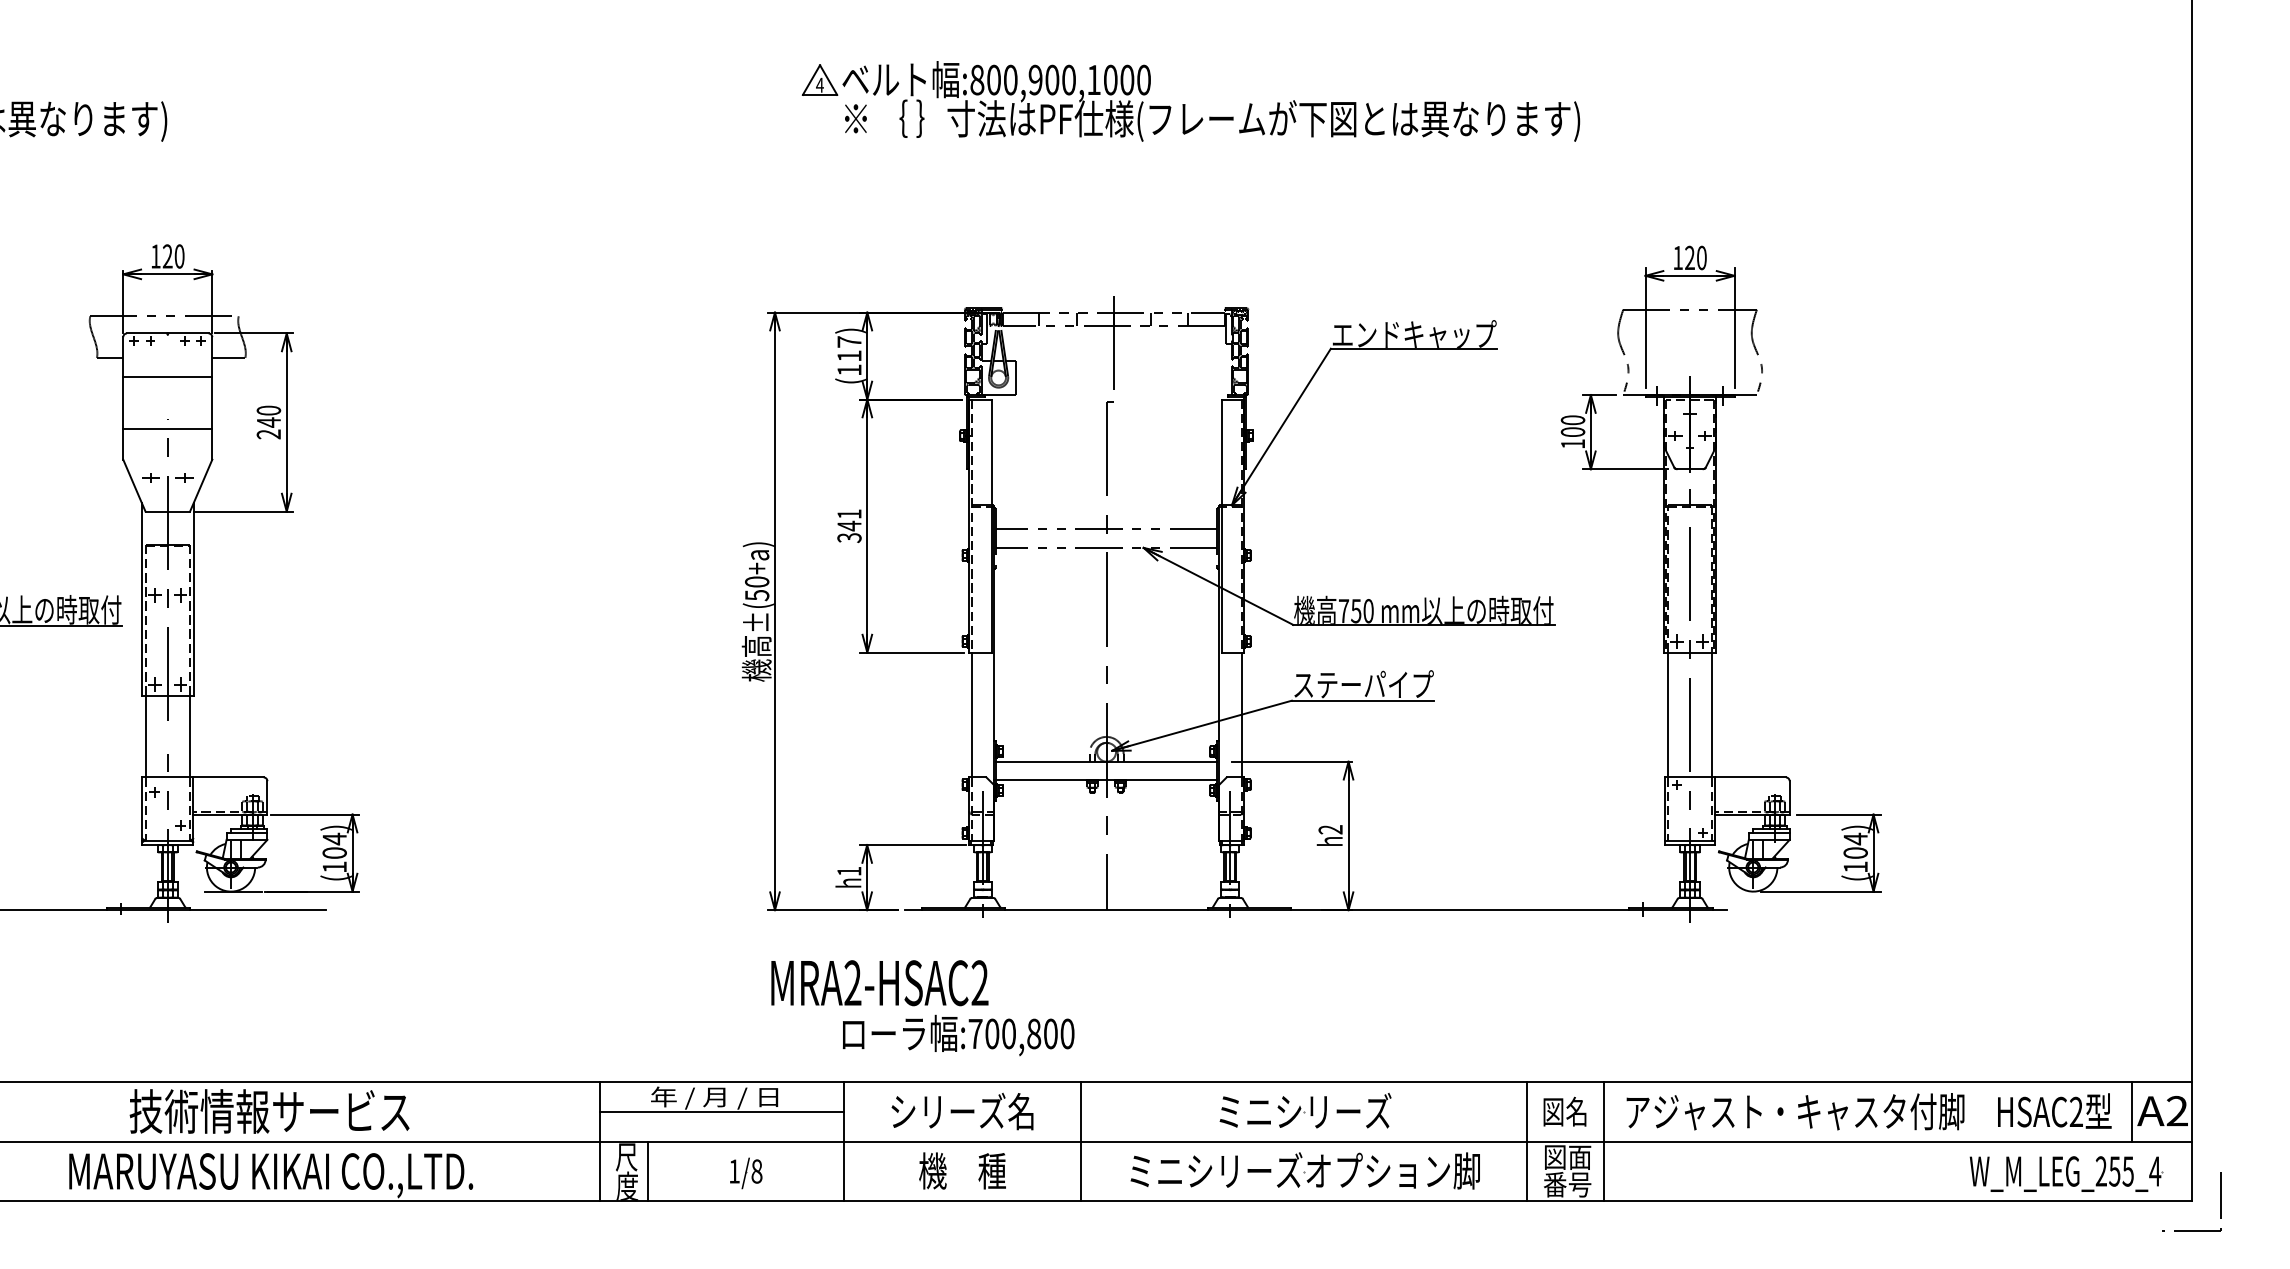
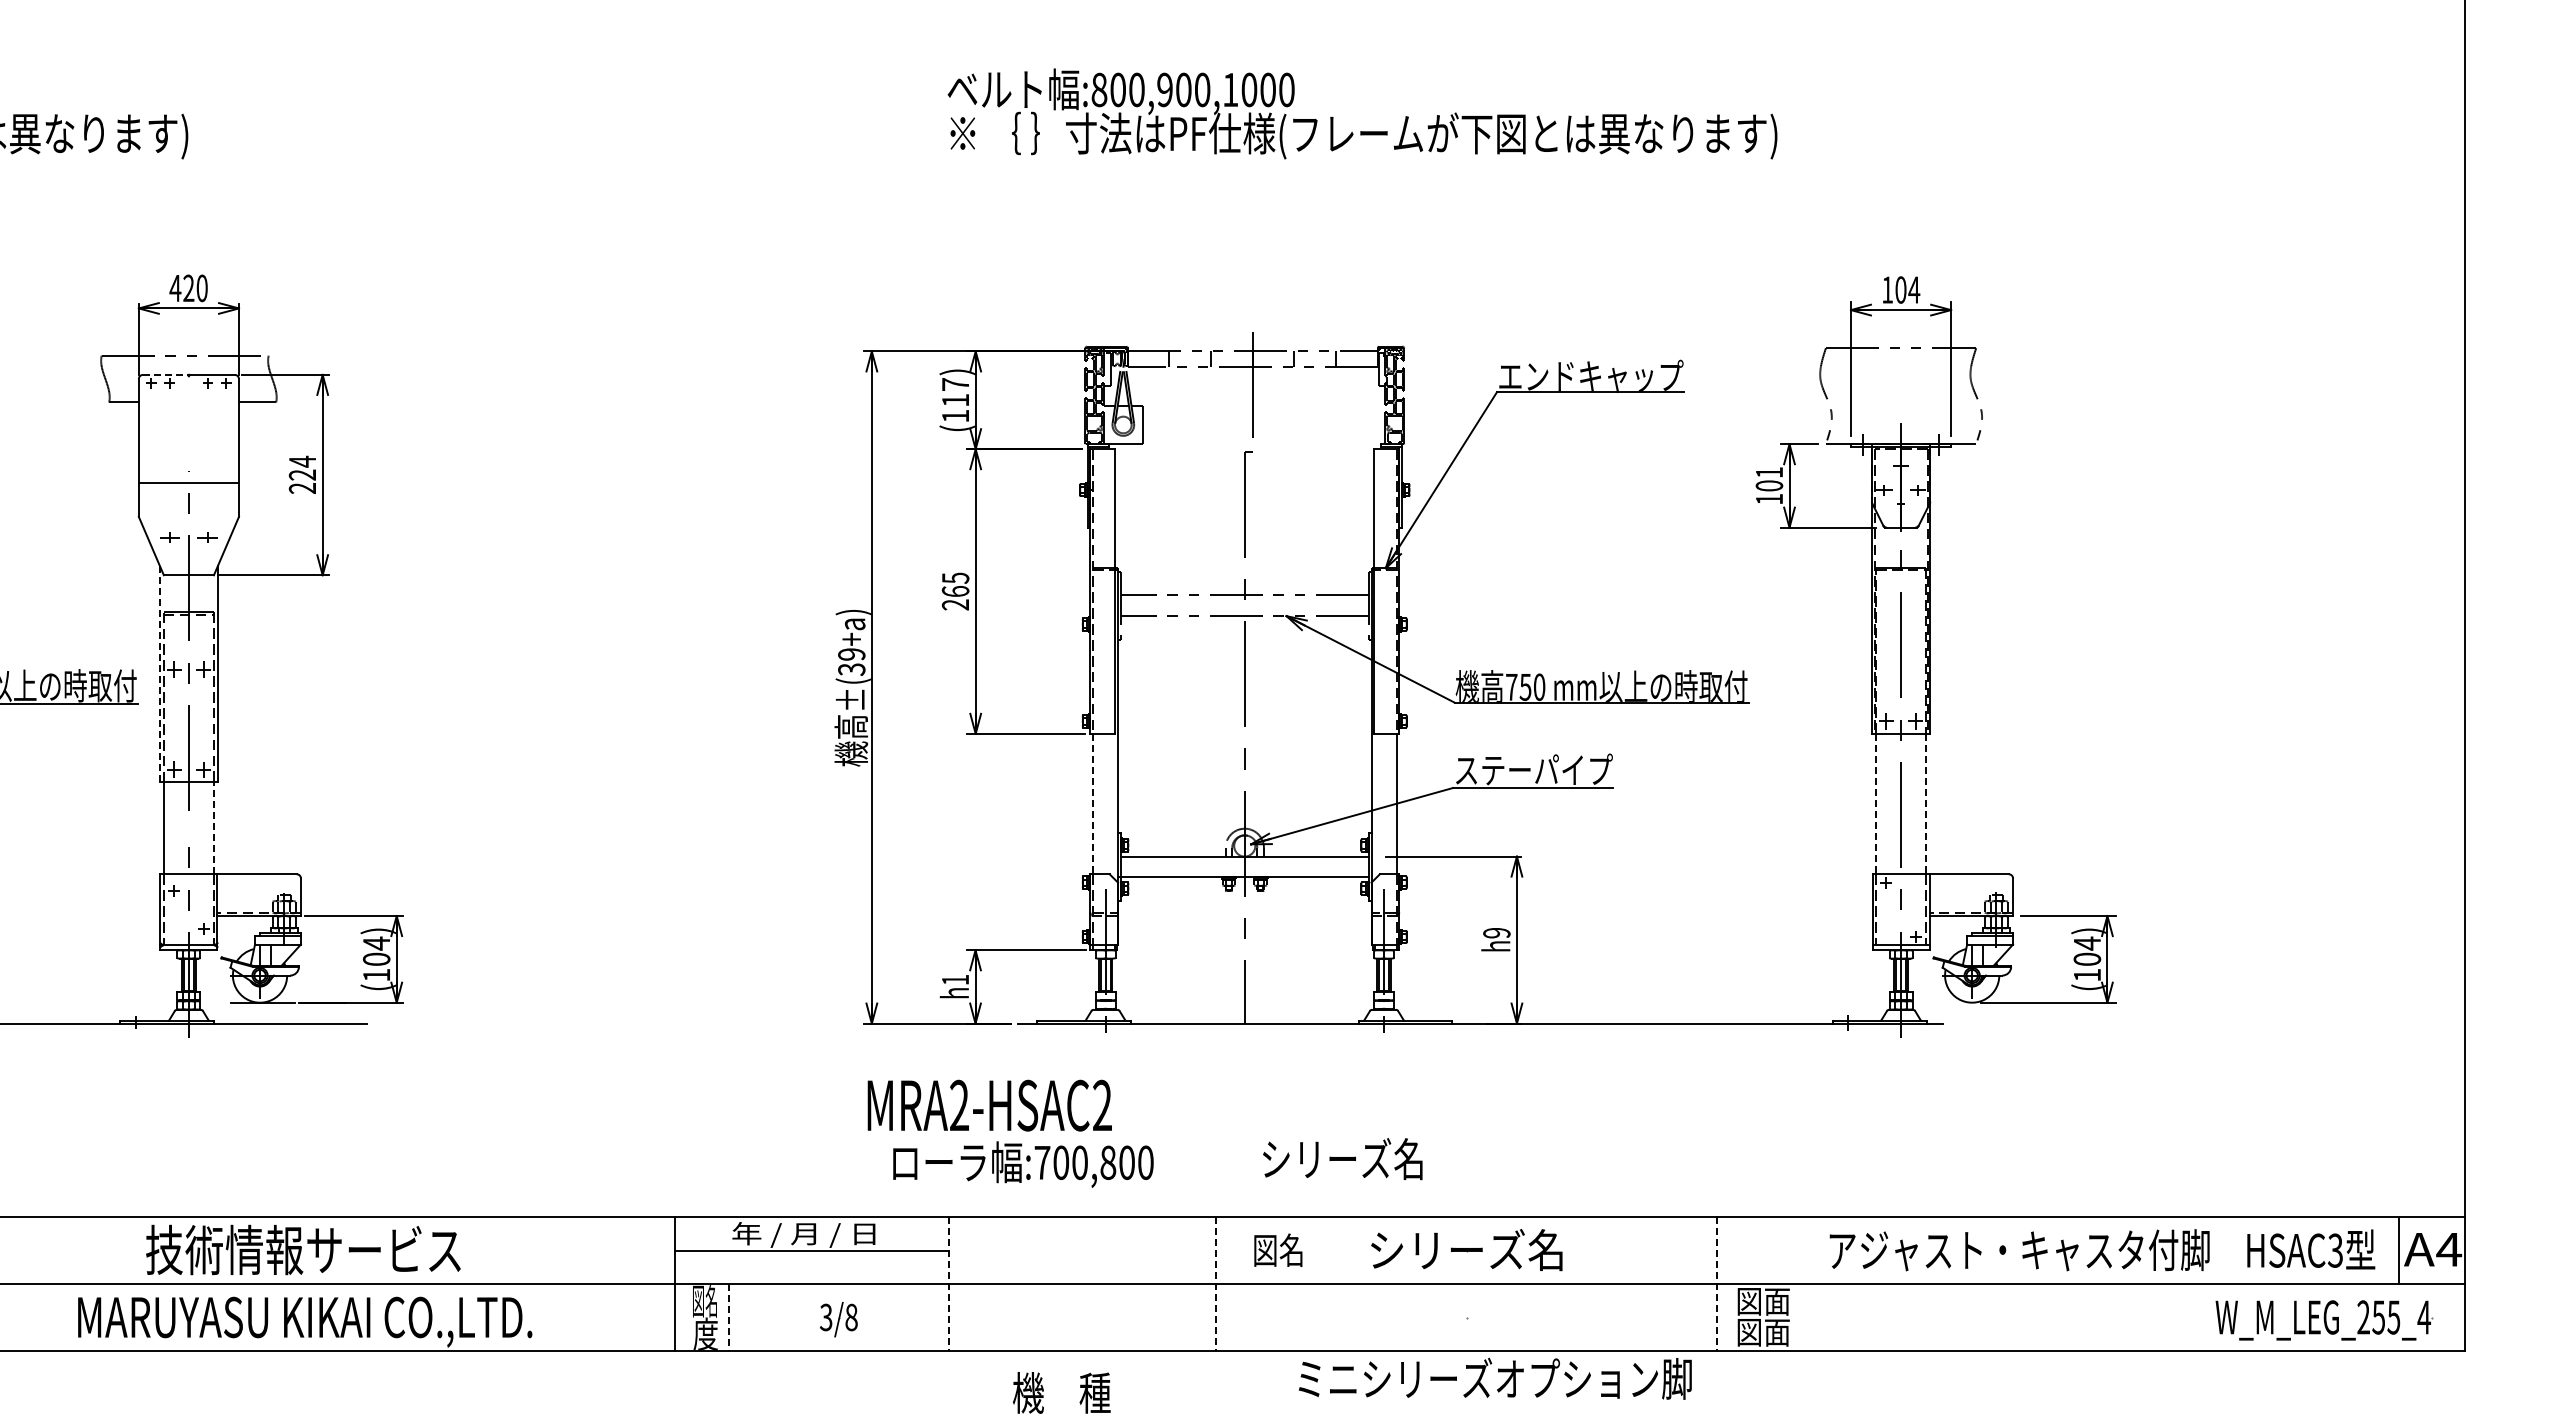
part: (820, 79) -> (922, 89), removed
text: (155, 256) -> (175, 288), 120 -> 420
text: (1695, 257) -> (1907, 289), 120 -> 104
line: (146, 333) -> (165, 374), solid -> dashed
line: (167, 377) -> (188, 424), removed
text: (268, 416) -> (302, 468), 240 -> 224
text: (1573, 420) -> (1769, 472), 100 -> 101
text: (849, 526) -> (955, 591), 341 -> 265
text: (756, 588) -> (851, 661), ±(50+a) -> ±(39+a)
line: (141, 599) -> (159, 674), solid -> dashed
line: (972, 715) -> (1093, 804), solid -> dashed
line: (1668, 715) -> (1876, 804), solid -> dashed
line: (1712, 715) -> (1926, 804), solid -> dashed
line: (189, 736) -> (213, 828), solid -> dashed
text: (1330, 829) -> (1496, 932), h2 -> h9
text: (958, 1035) -> (1023, 1164), moved
text: (962, 1111) -> (1342, 1159), moved
text: (1305, 1111) -> (1468, 1250), ミニシリーズ -> シリーズ名
text: (1565, 1111) -> (1278, 1249), moved
text: (2075, 1111) -> (2334, 1250), HSAC2 -> HSAC3
text: (2177, 1111) -> (2449, 1249), A2 -> A4
line: (1604, 1141) -> (1804, 1283), removed
line: (844, 1142) -> (949, 1284), solid -> dashed
line: (1081, 1142) -> (1216, 1284), solid -> dashed
line: (1526, 1142) -> (1717, 1284), solid -> dashed
text: (627, 1157) -> (705, 1301), 尺 -> 図名
text: (962, 1170) -> (1061, 1392), moved
text: (1304, 1170) -> (1494, 1378), moved
text: (734, 1171) -> (826, 1317), 1/8 -> 3/8
line: (647, 1172) -> (728, 1318), solid -> dashed
text: (1566, 1184) -> (1762, 1332), 番号 -> 図面
part: (2191, 1230) -> (2465, 1383), removed

